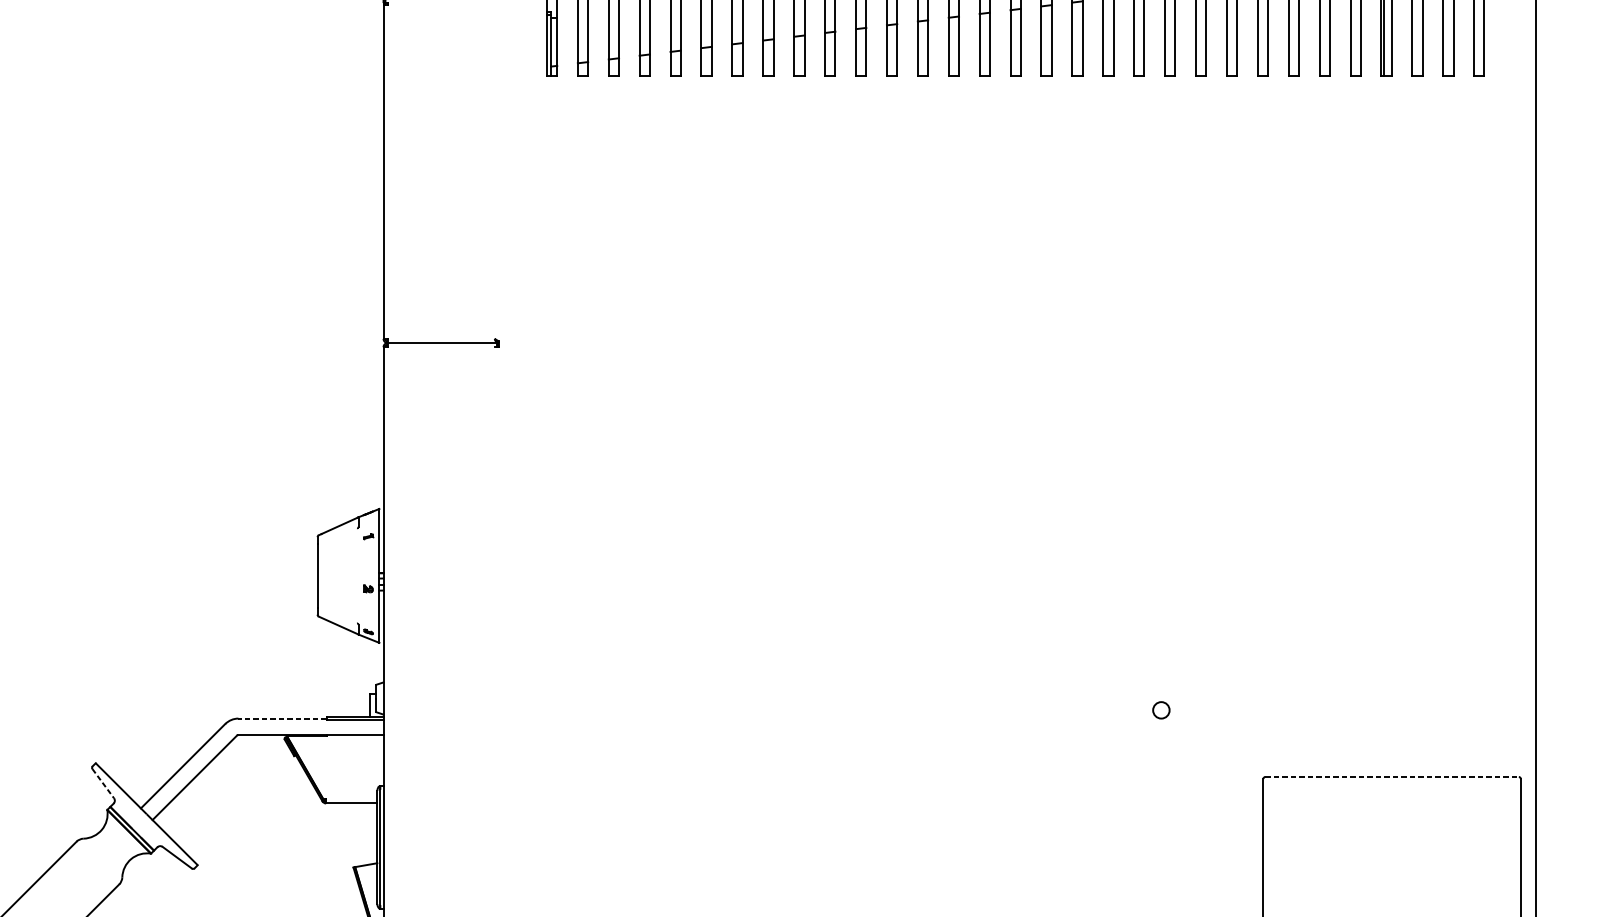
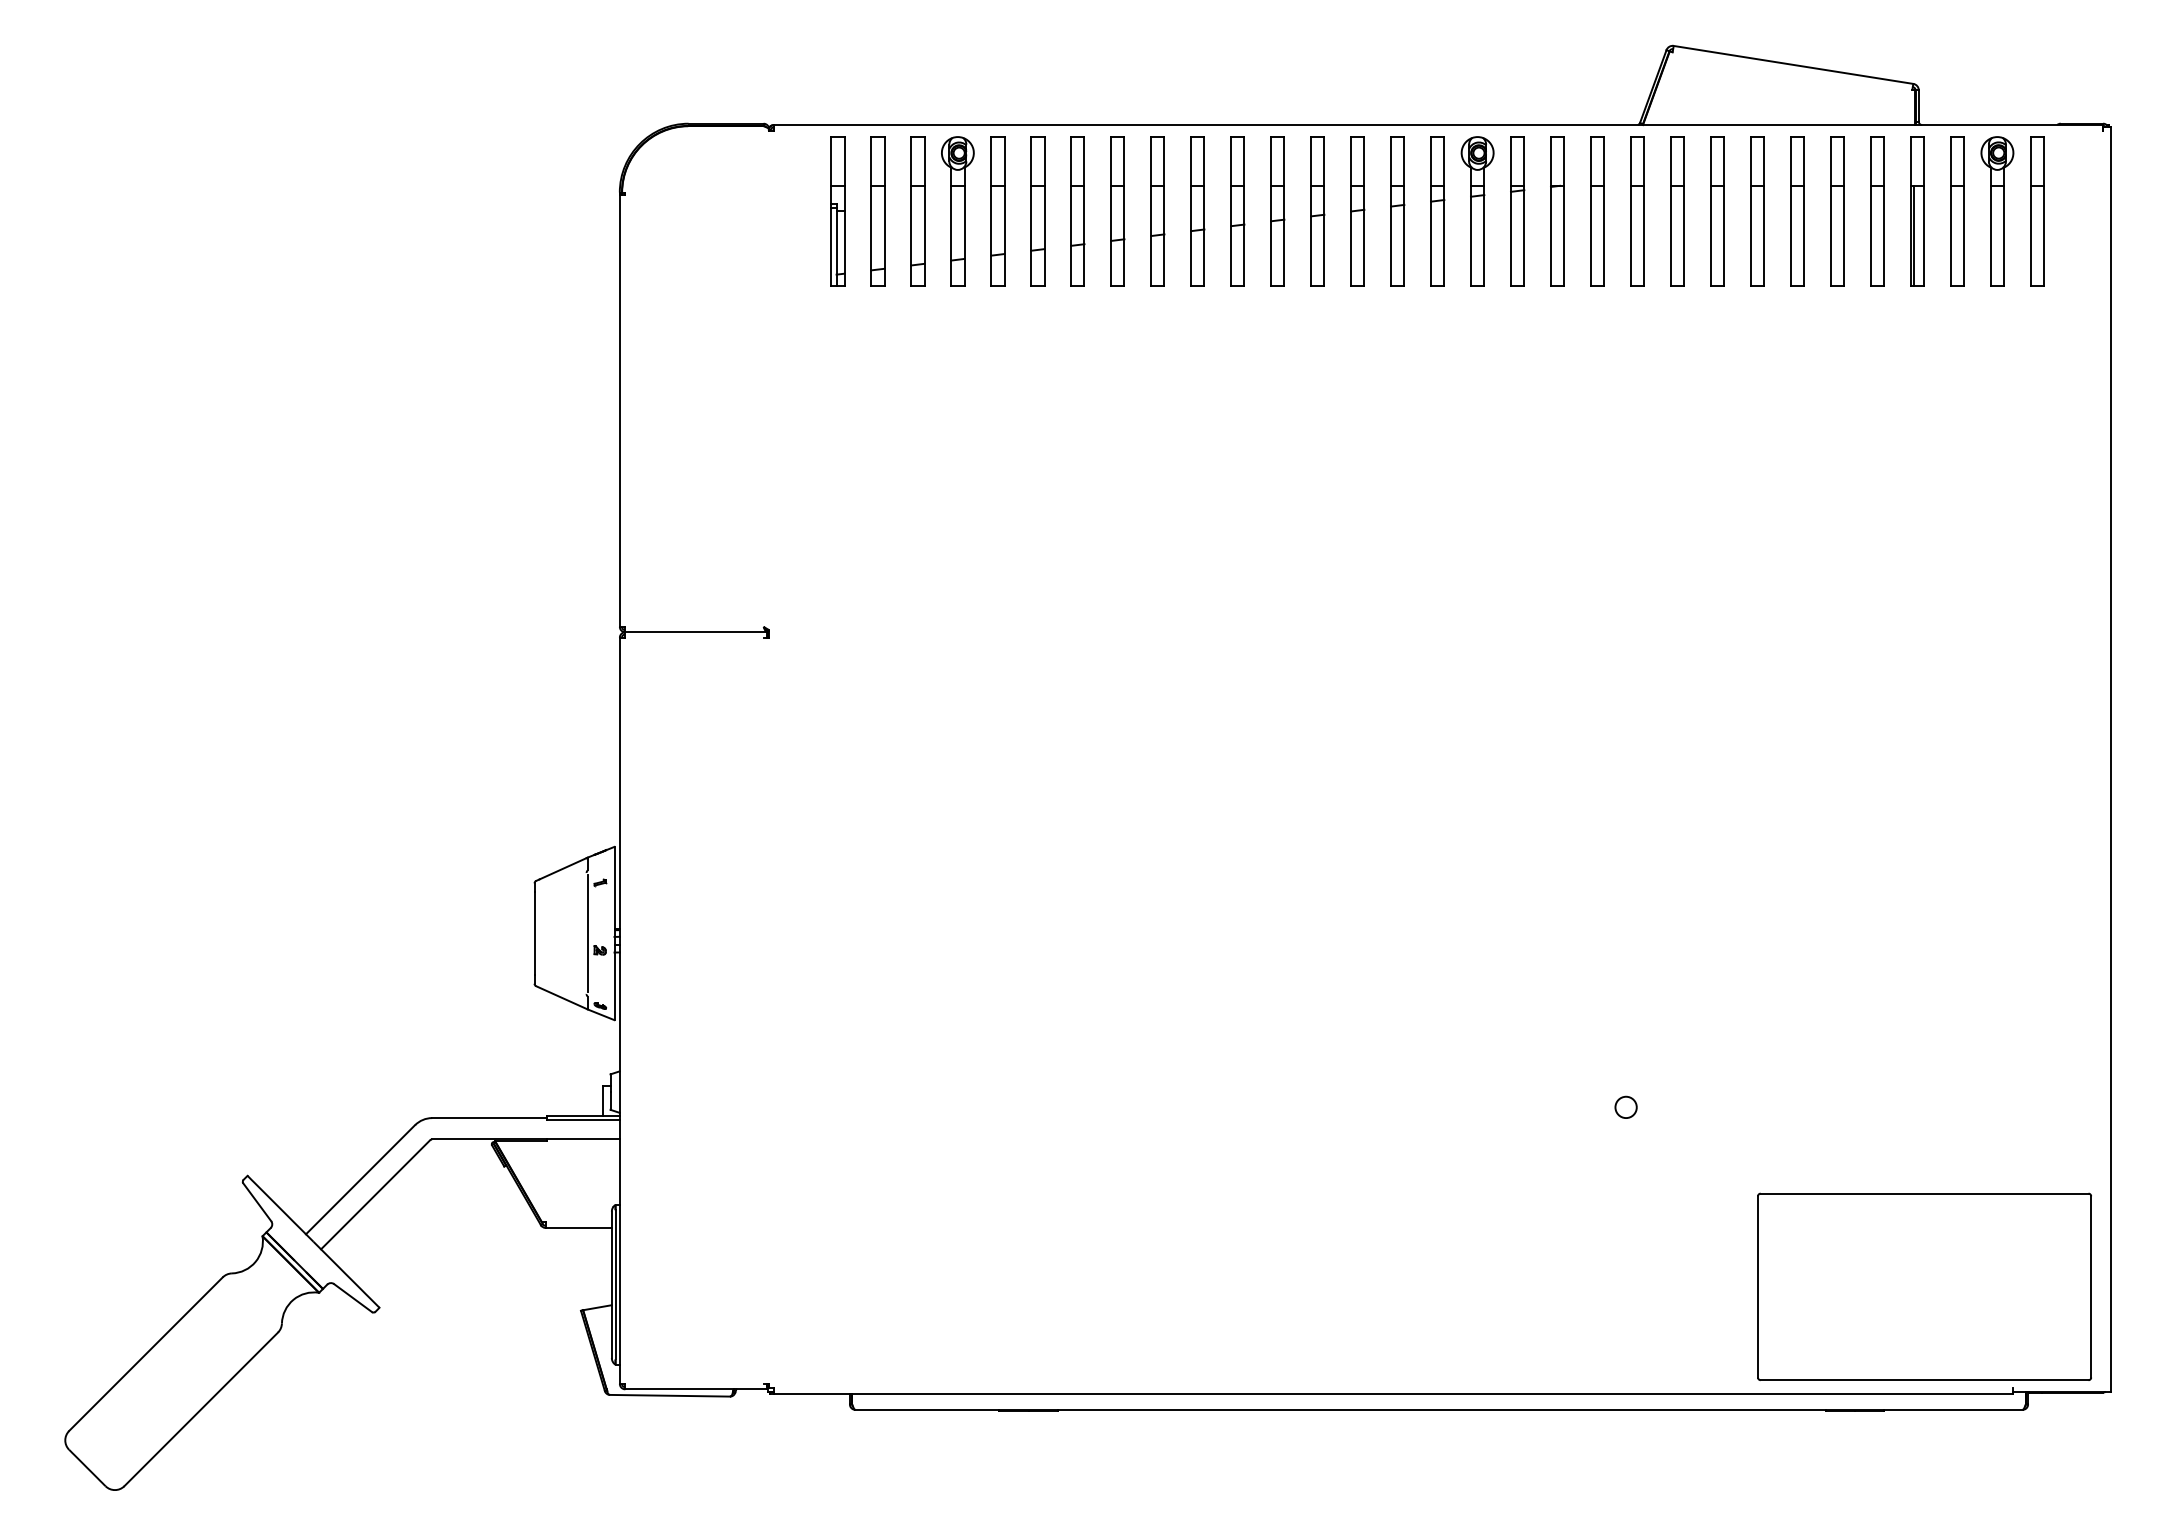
line: (358, 575) -> (587, 933), added
line: (282, 718) -> (488, 1118), dashed -> solid
line: (1392, 776) -> (1924, 1193), dashed -> solid
line: (103, 783) -> (257, 1202), dashed -> solid

